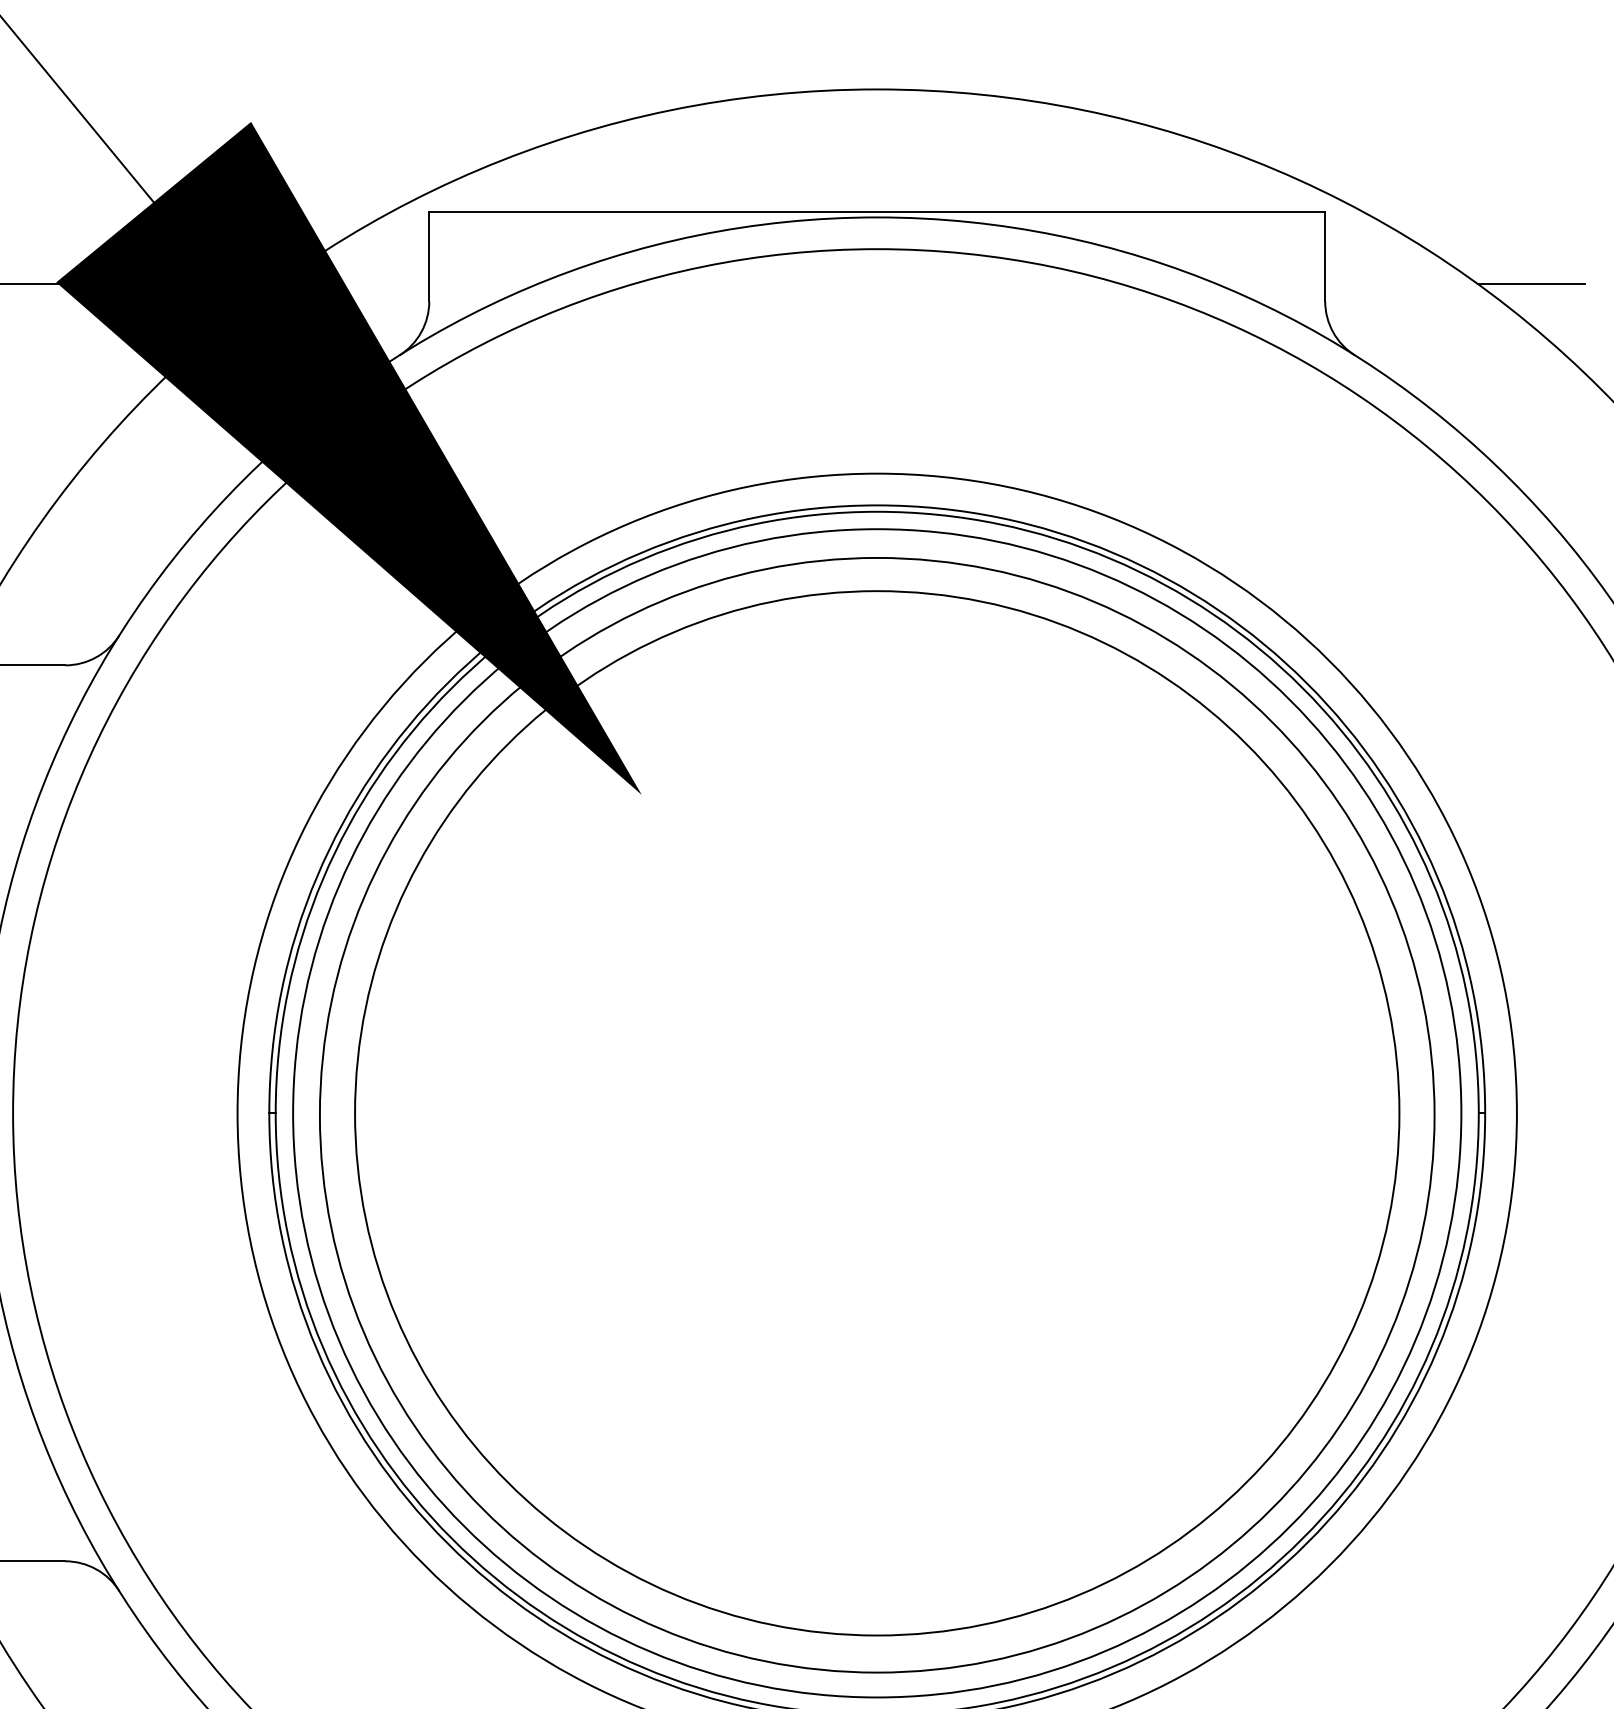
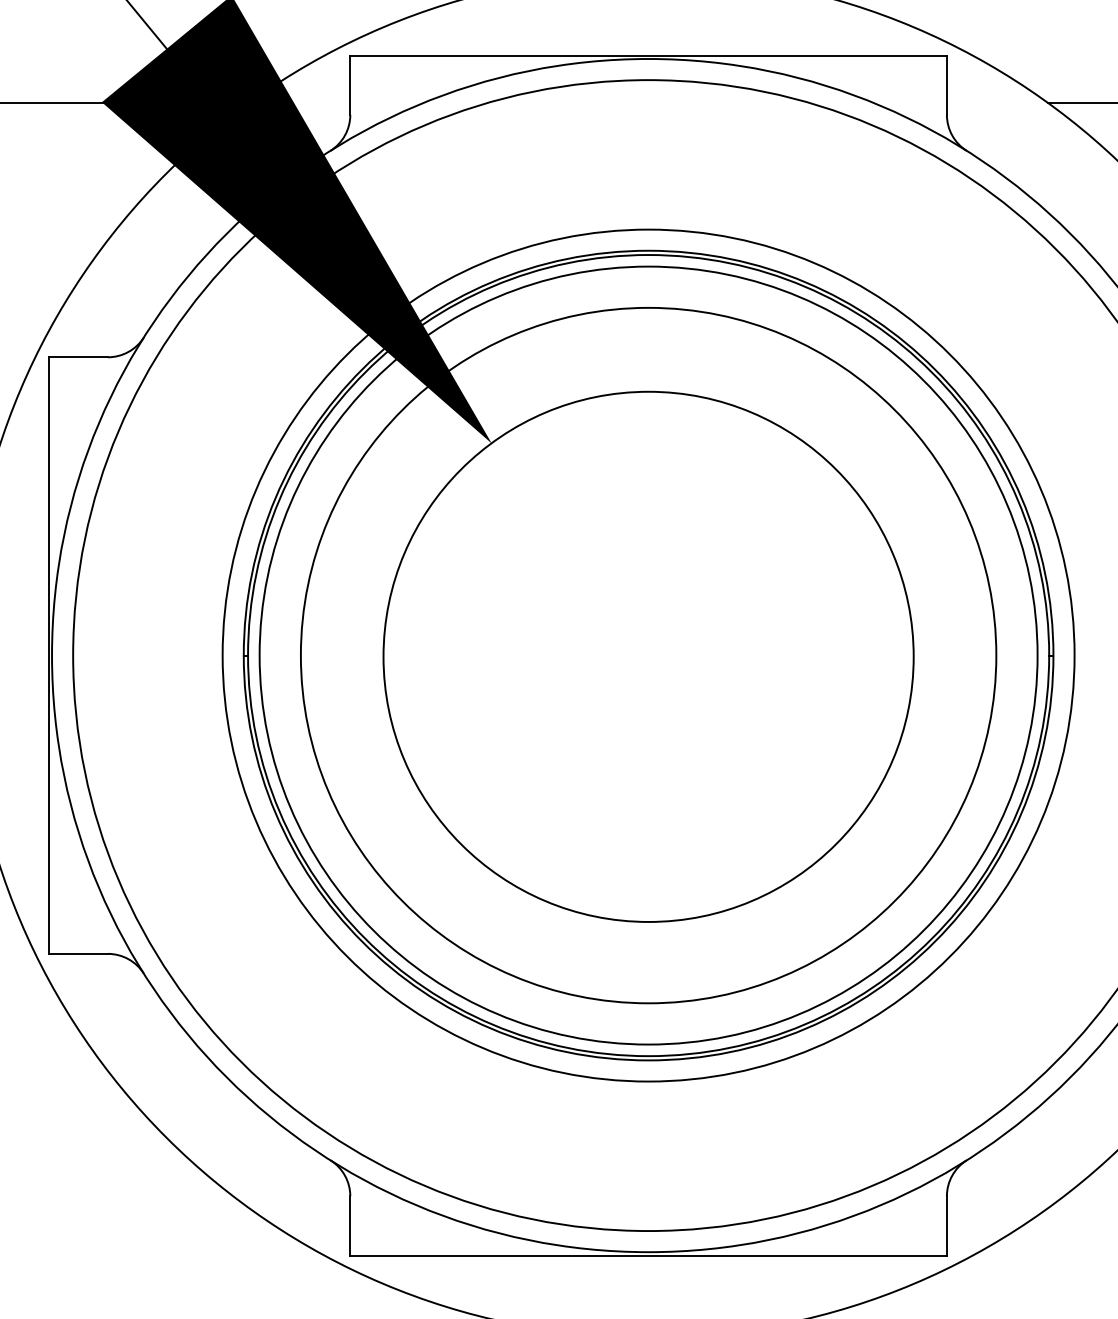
circle: (877, 1114) -> (648, 656), size x0.71

